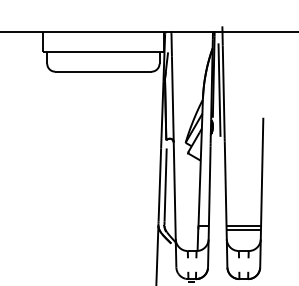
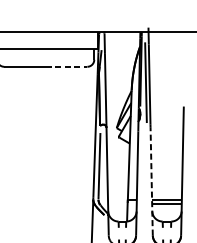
line: (127, 71) -> (66, 66), solid -> dashed
line: (226, 204) -> (152, 181), solid -> dashed

